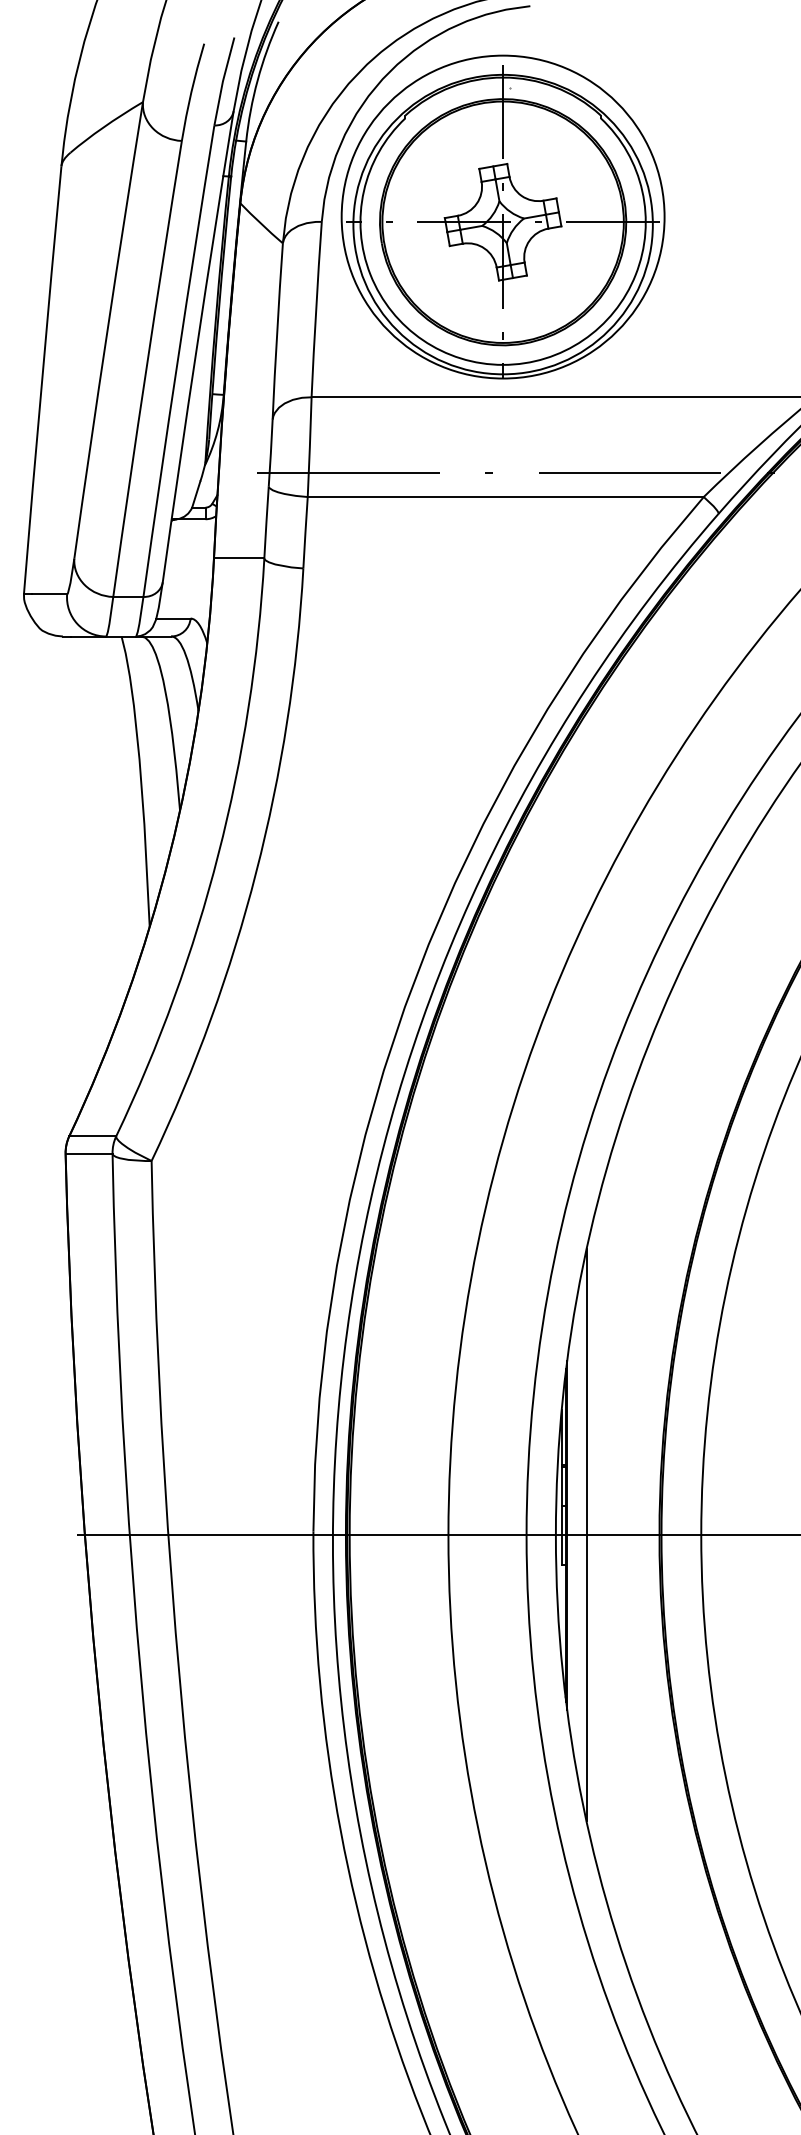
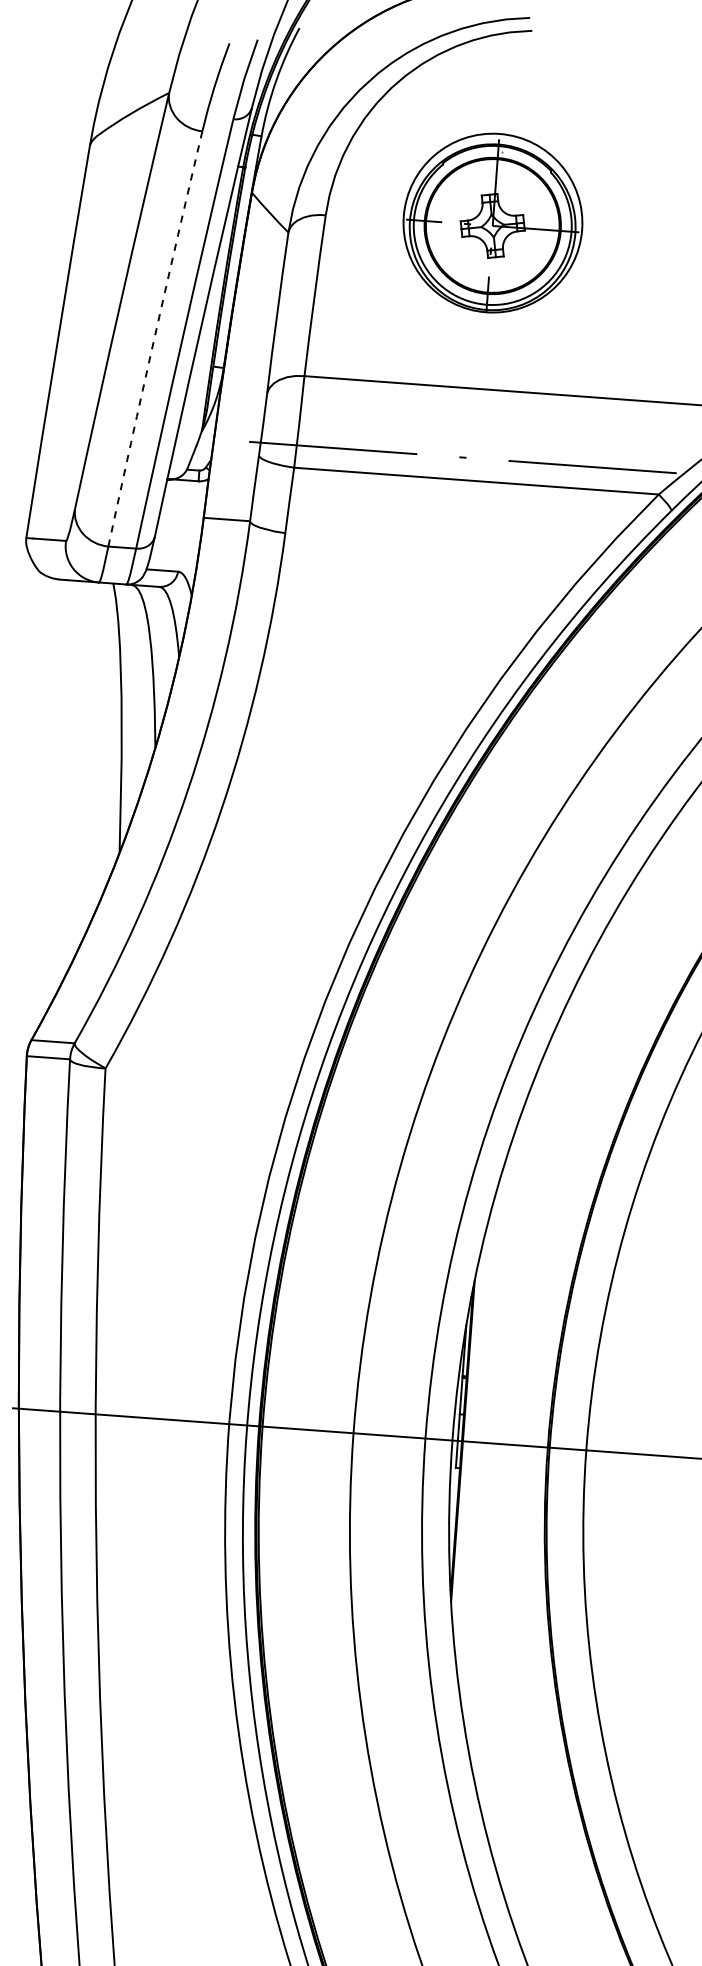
part: (502, 216) -> (492, 222), size x0.6
arc: (146, 368) -> (154, 338), solid -> dashed
line: (586, 1535) -> (480, 1442), removed

